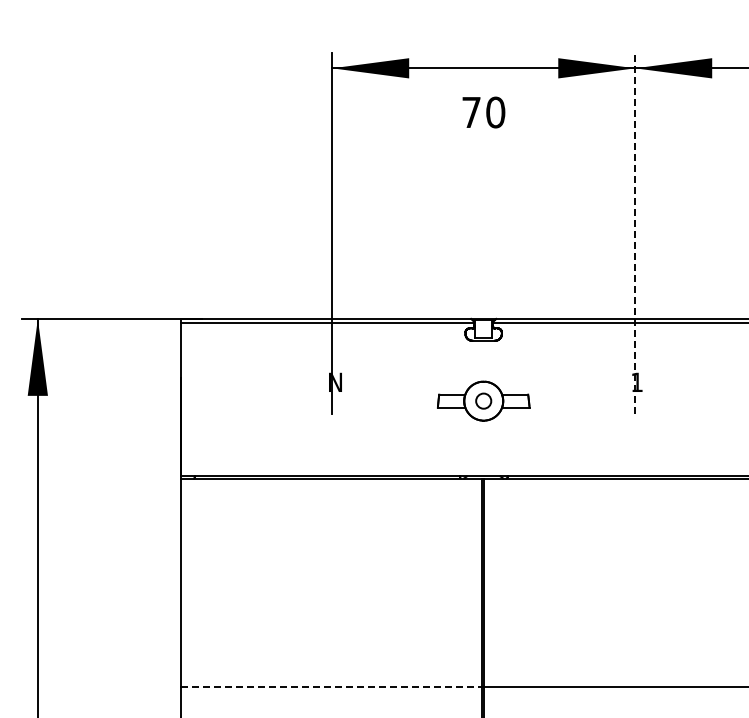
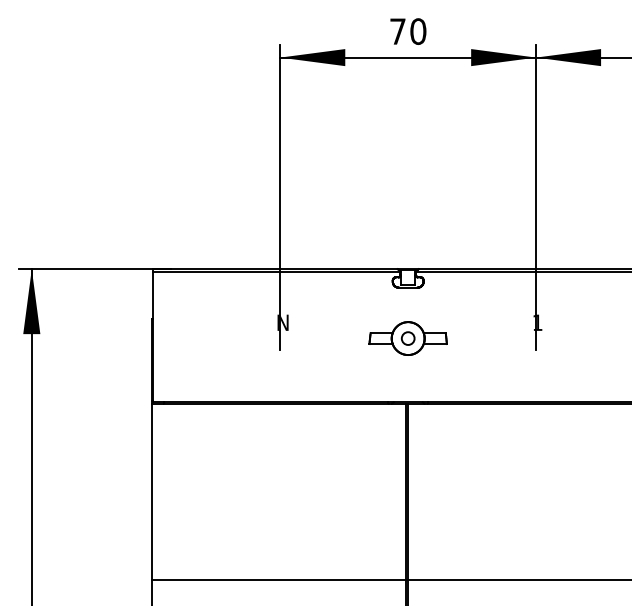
text: (483, 112) -> (408, 31), moved
line: (635, 233) -> (536, 197), dashed -> solid
line: (331, 687) -> (279, 580), dashed -> solid

